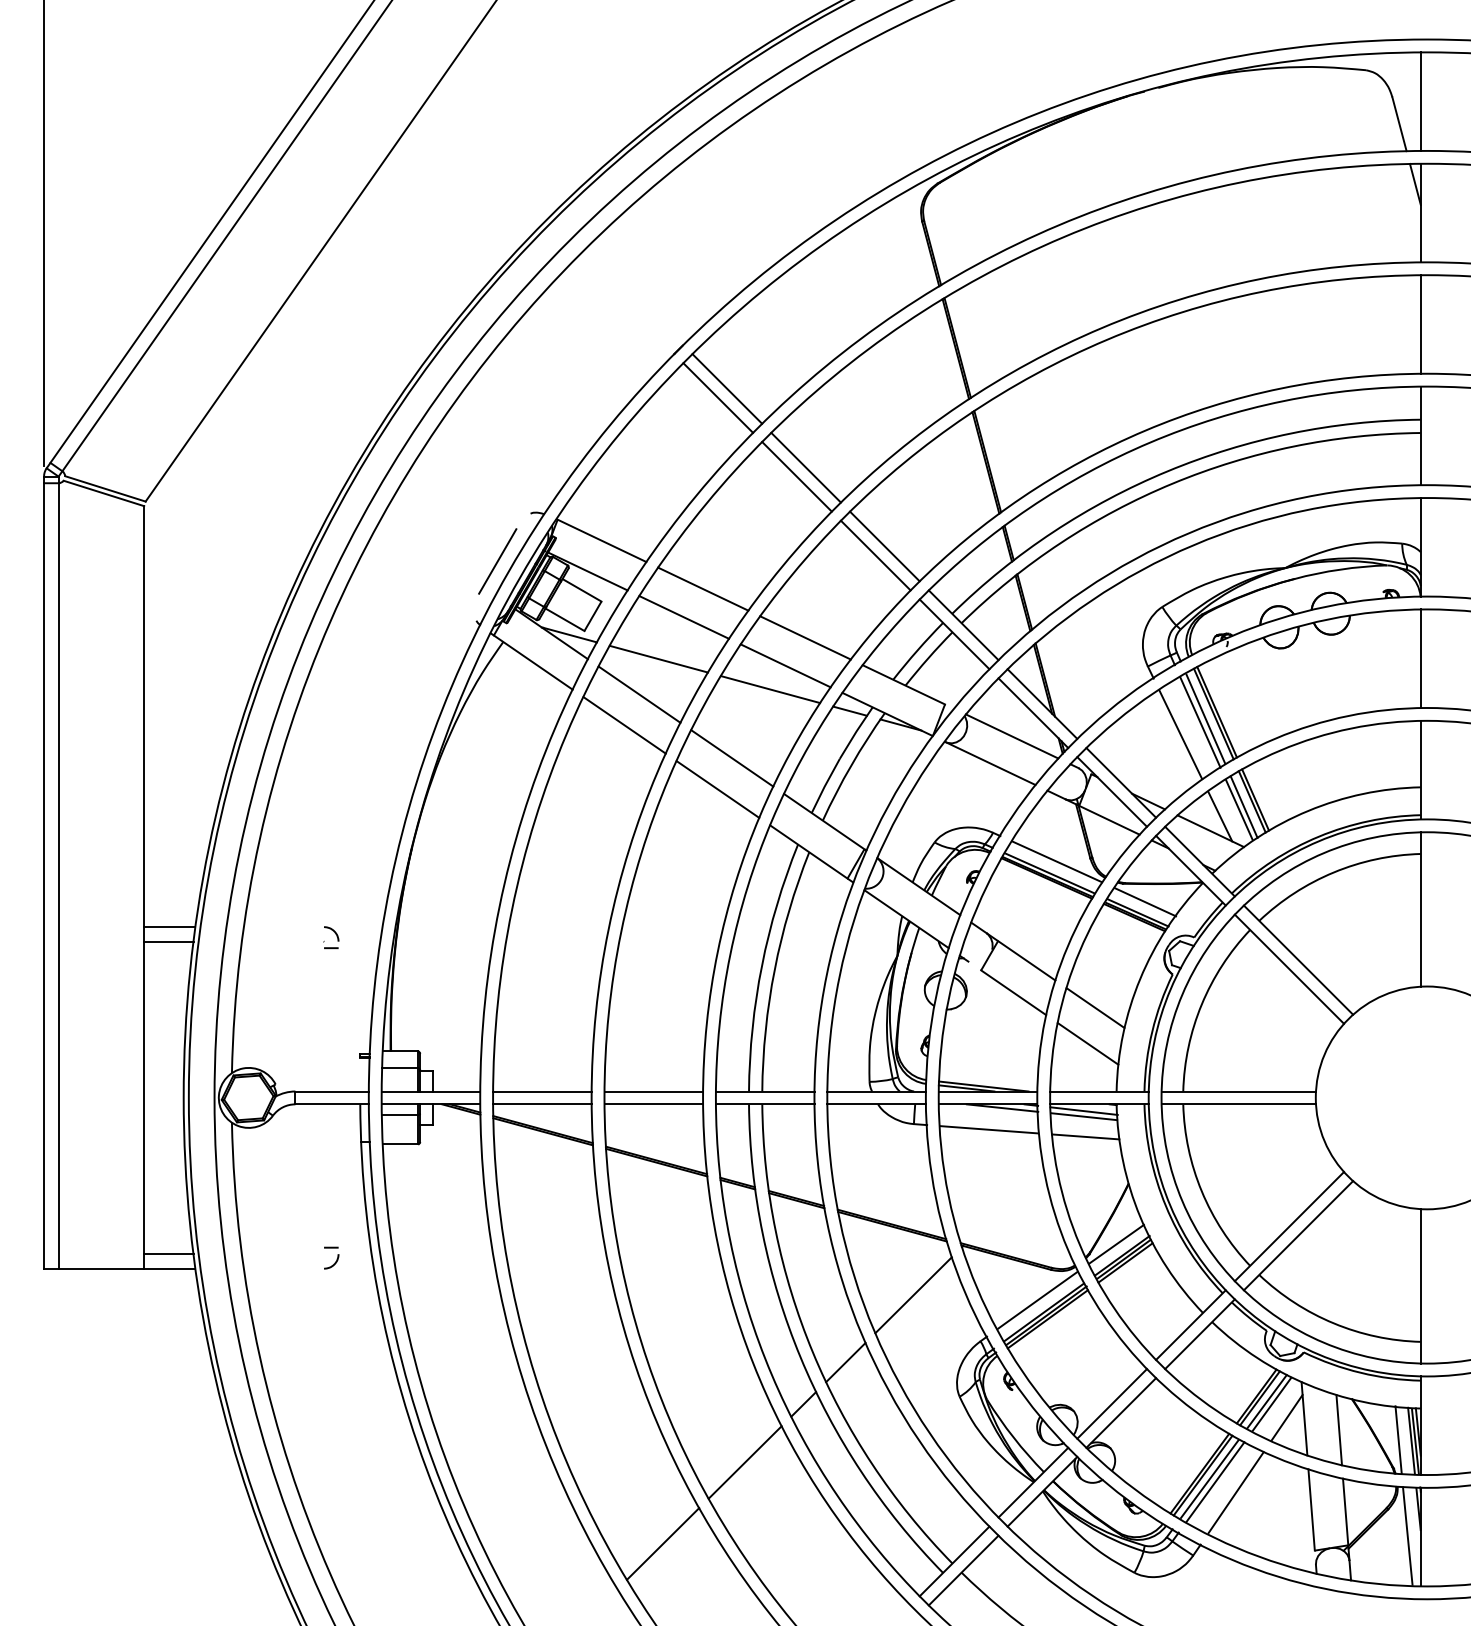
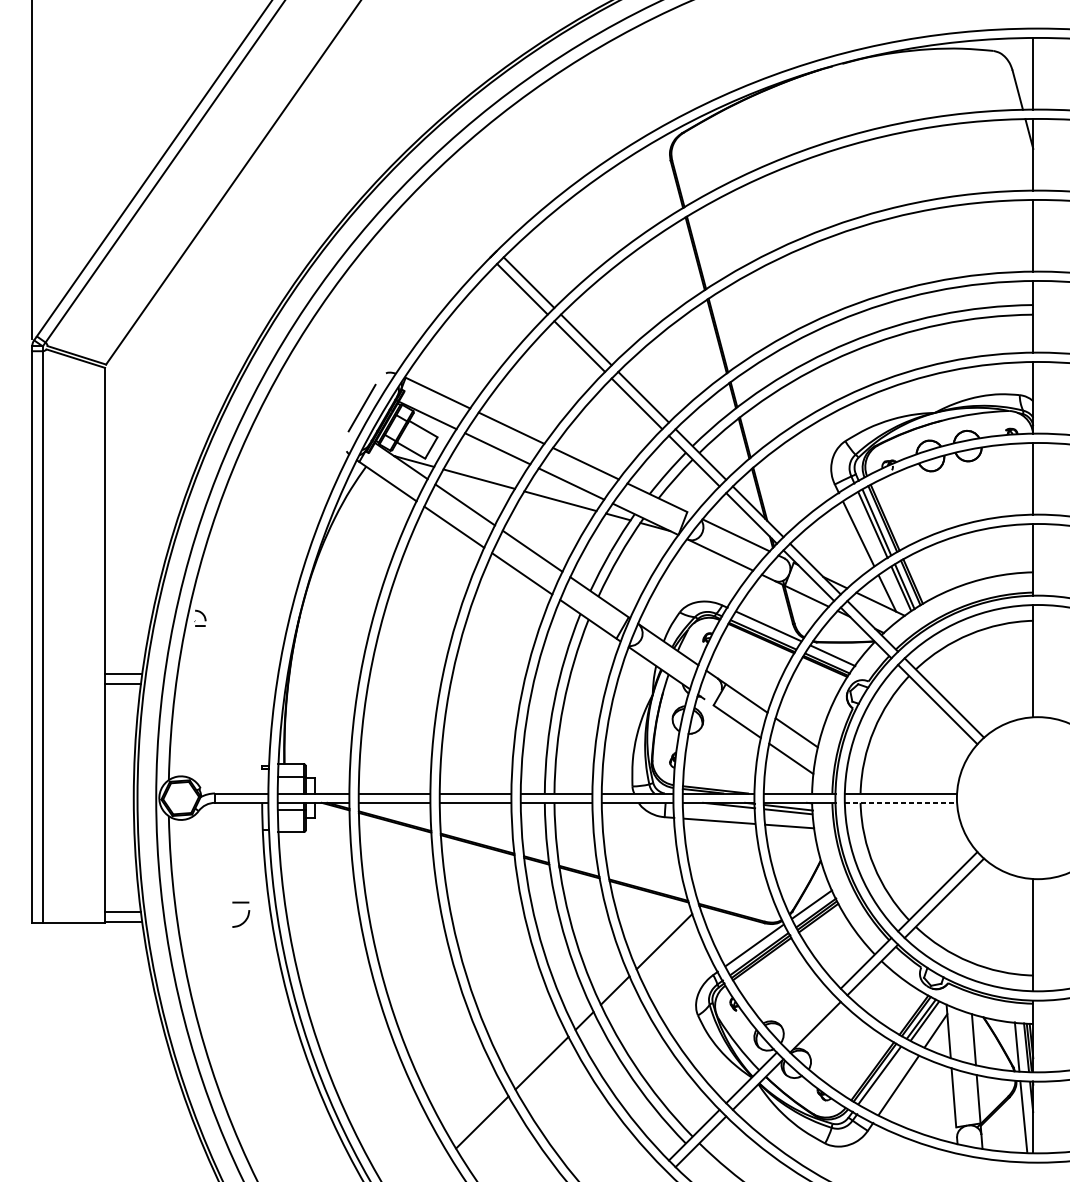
part: (331, 937) -> (200, 618), moved
line: (1239, 1104) -> (901, 802), solid -> dashed
part: (331, 1257) -> (241, 914), size x1.6
line: (1111, 1403) -> (808, 1020), removed
line: (1215, 1482) -> (884, 1077), removed

